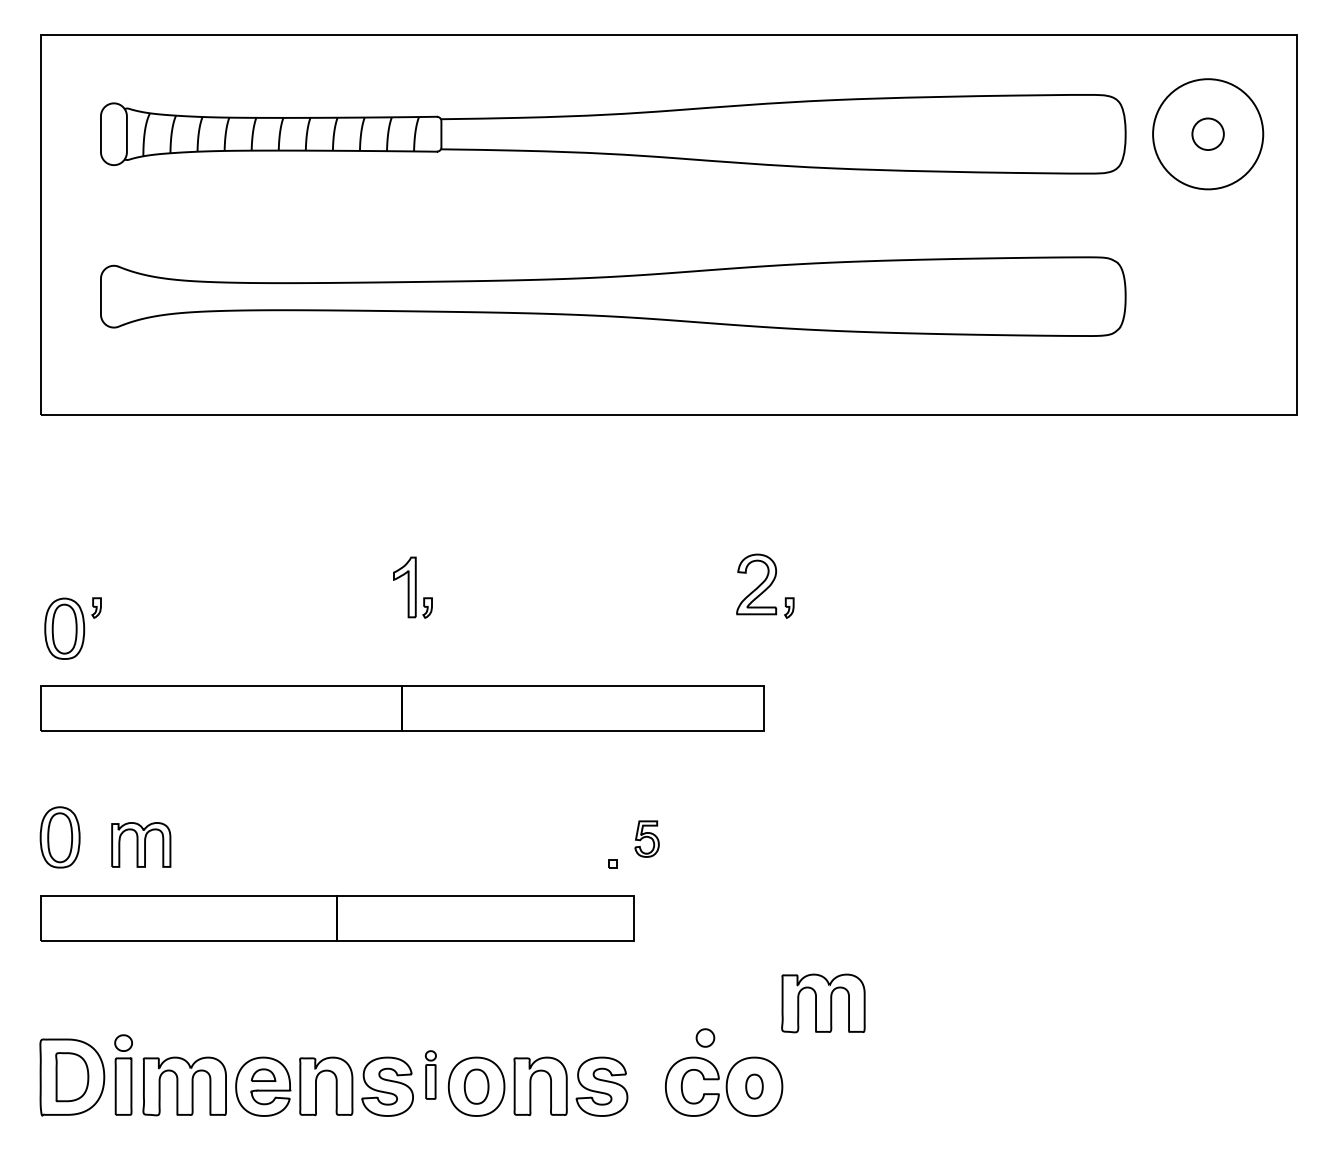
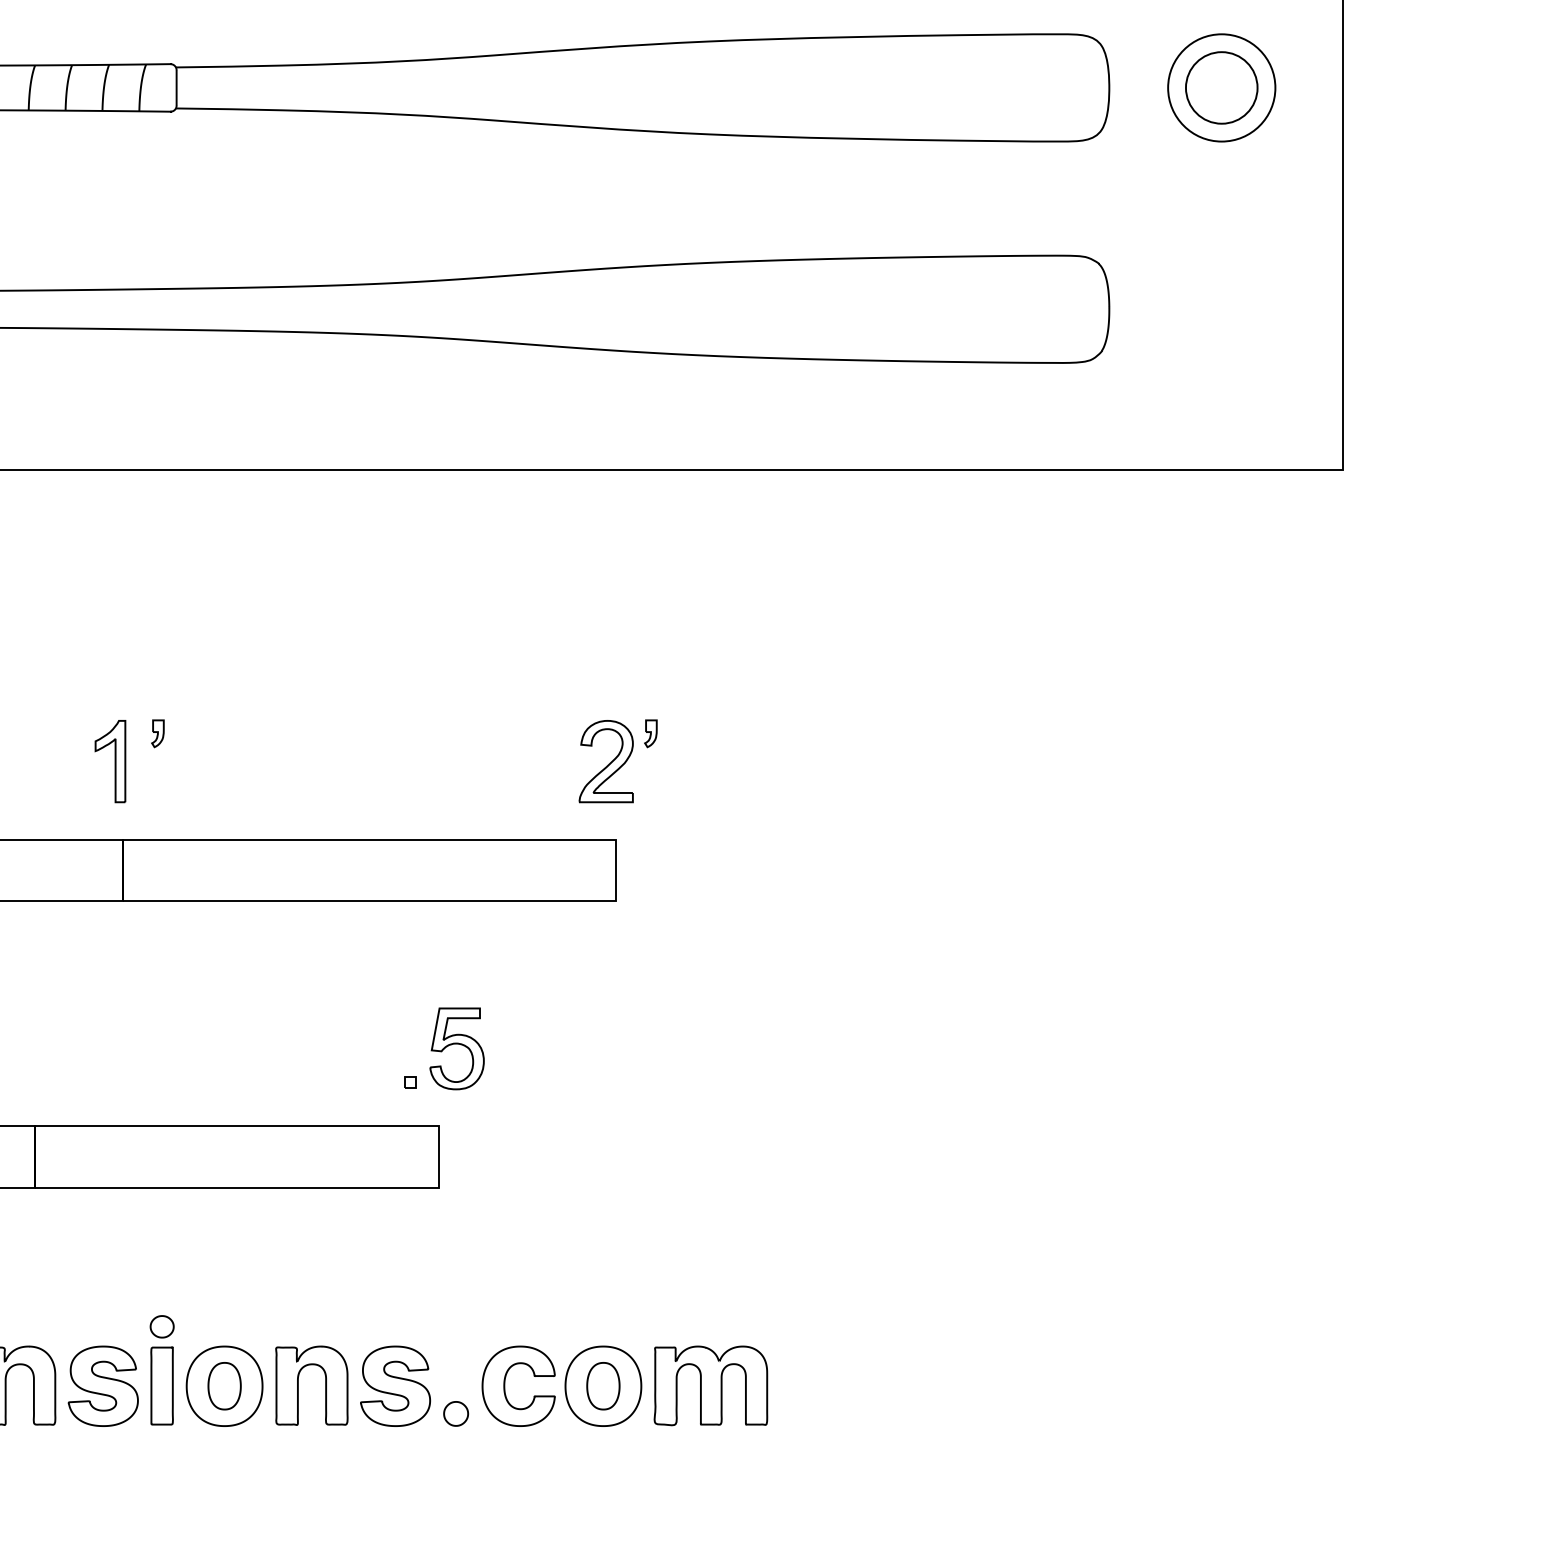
circle: (1207, 133) -> (1220, 86), size x0.71
circle: (1207, 134) -> (1220, 88), size x1.67
part: (756, 584) -> (606, 761), moved
part: (404, 587) -> (109, 761), moved
part: (646, 838) -> (456, 1047), size x1.67
part: (823, 1003) -> (711, 1385), moved
part: (705, 1037) -> (456, 1413), moved
part: (430, 1074) -> (161, 1369), size x1.67
part: (754, 1086) -> (603, 1385), size x1.43

